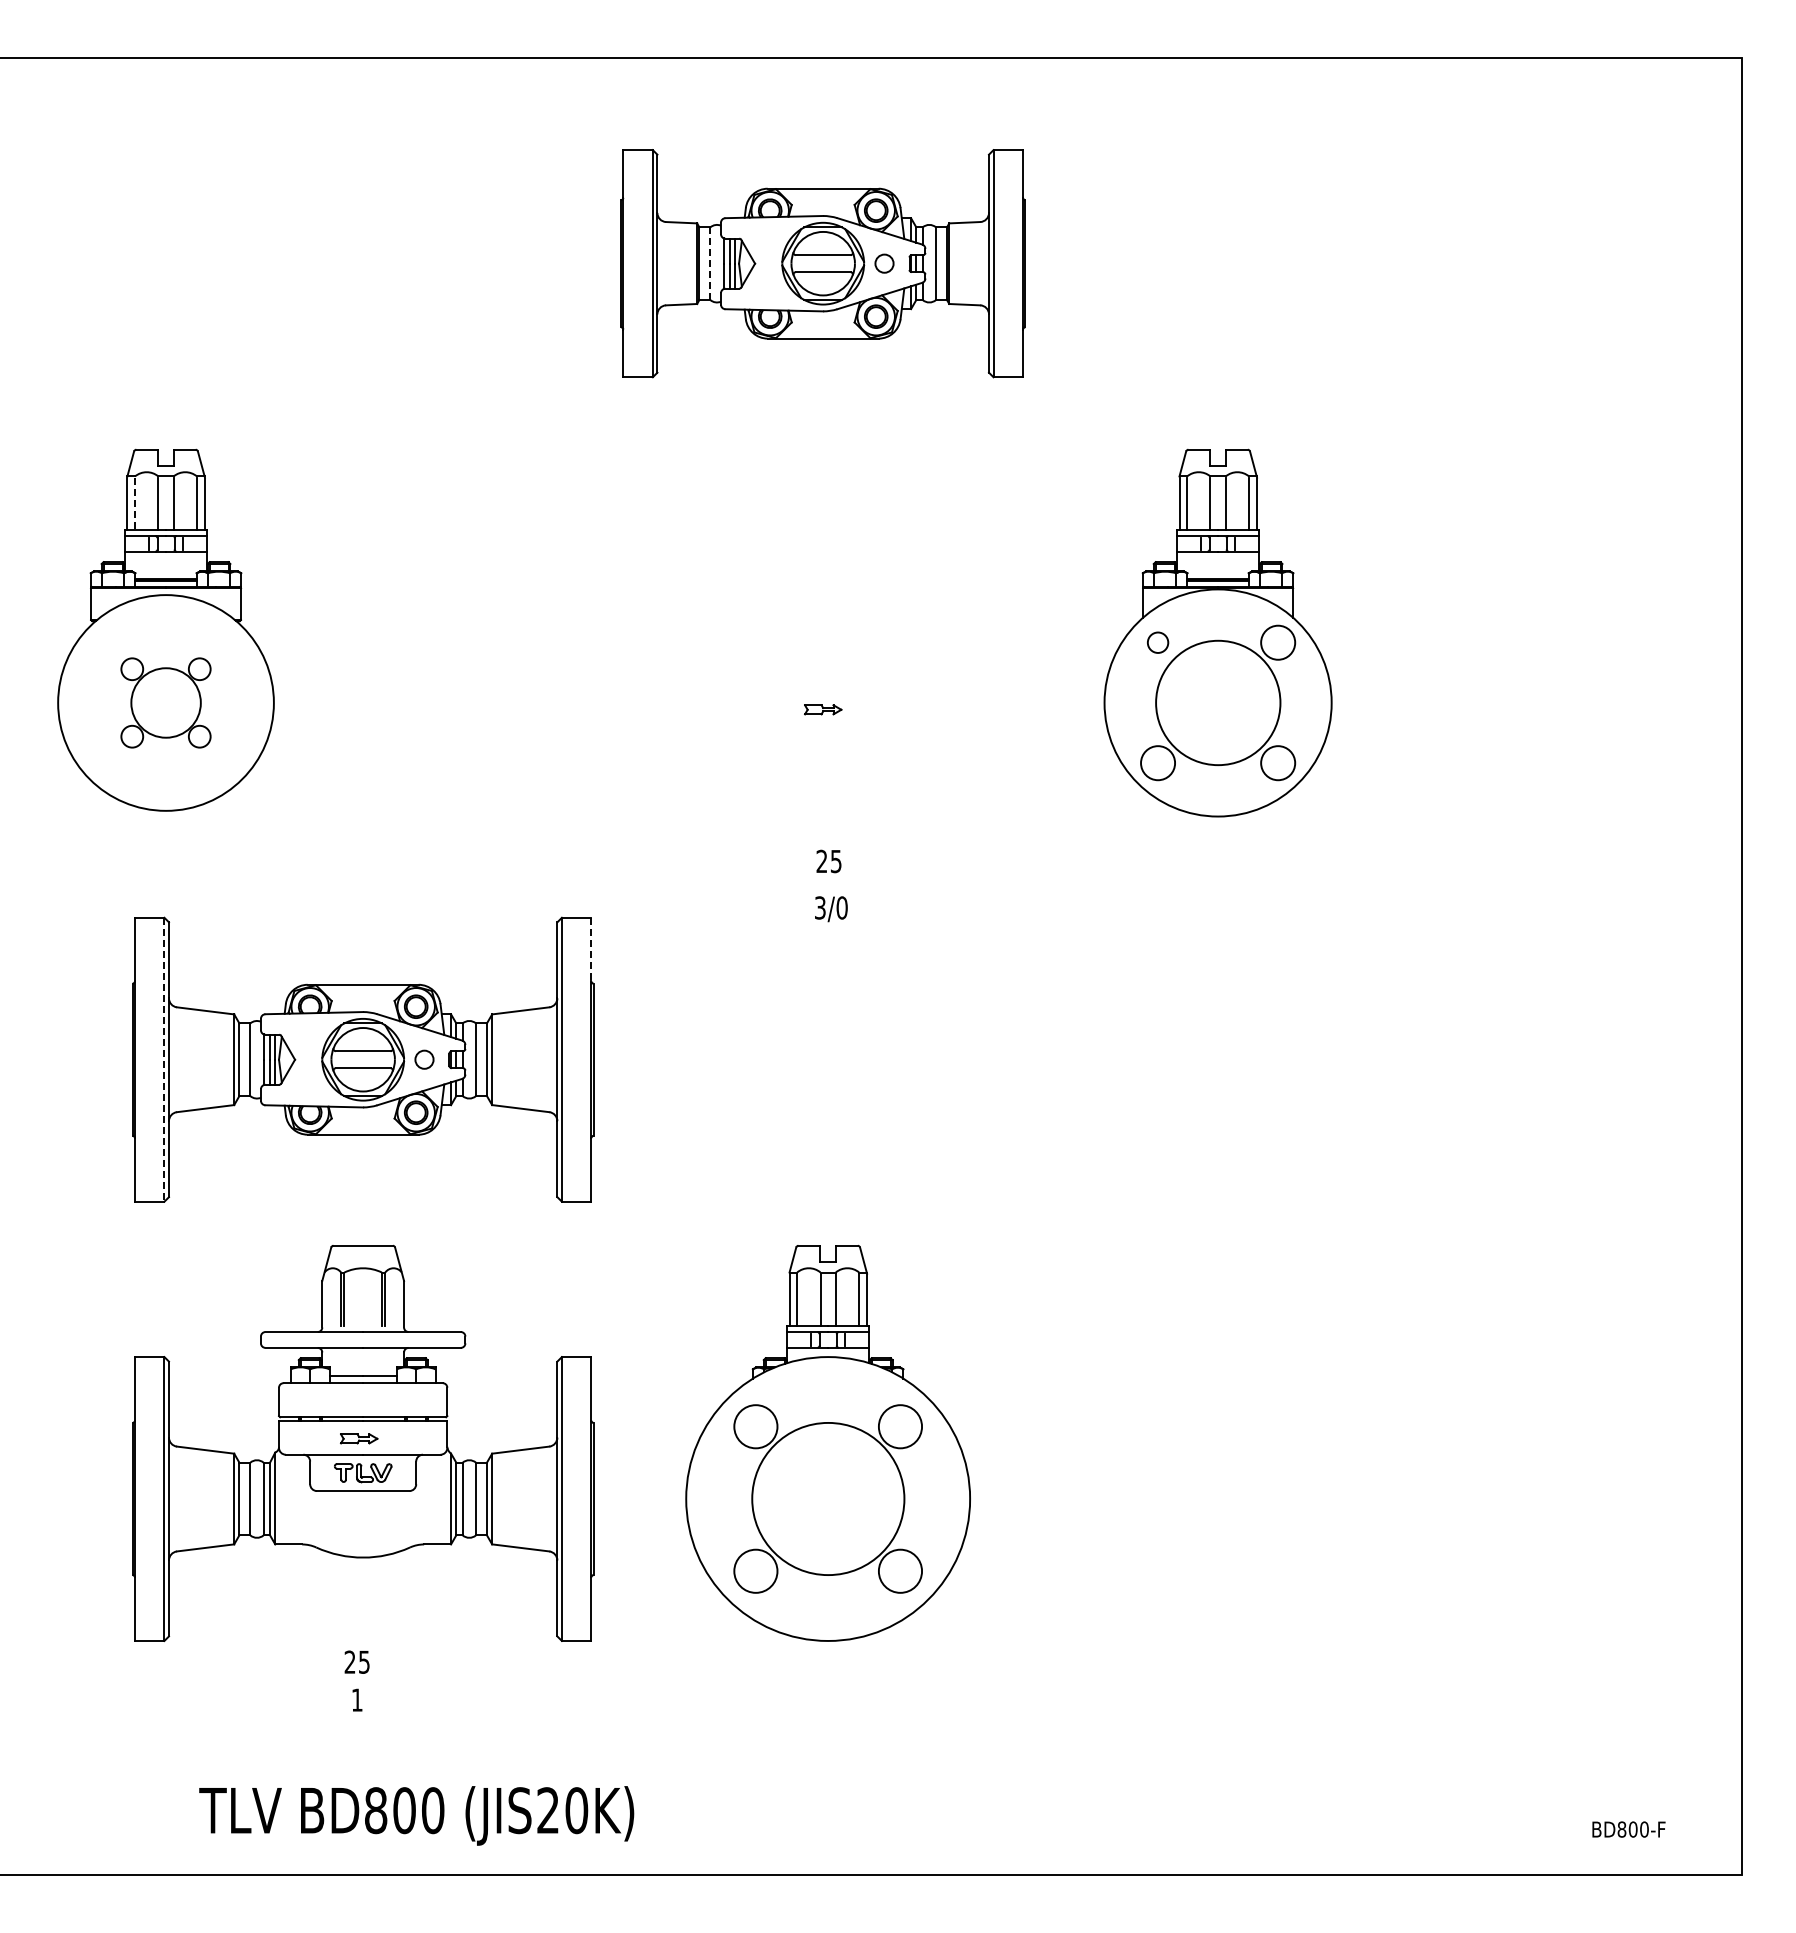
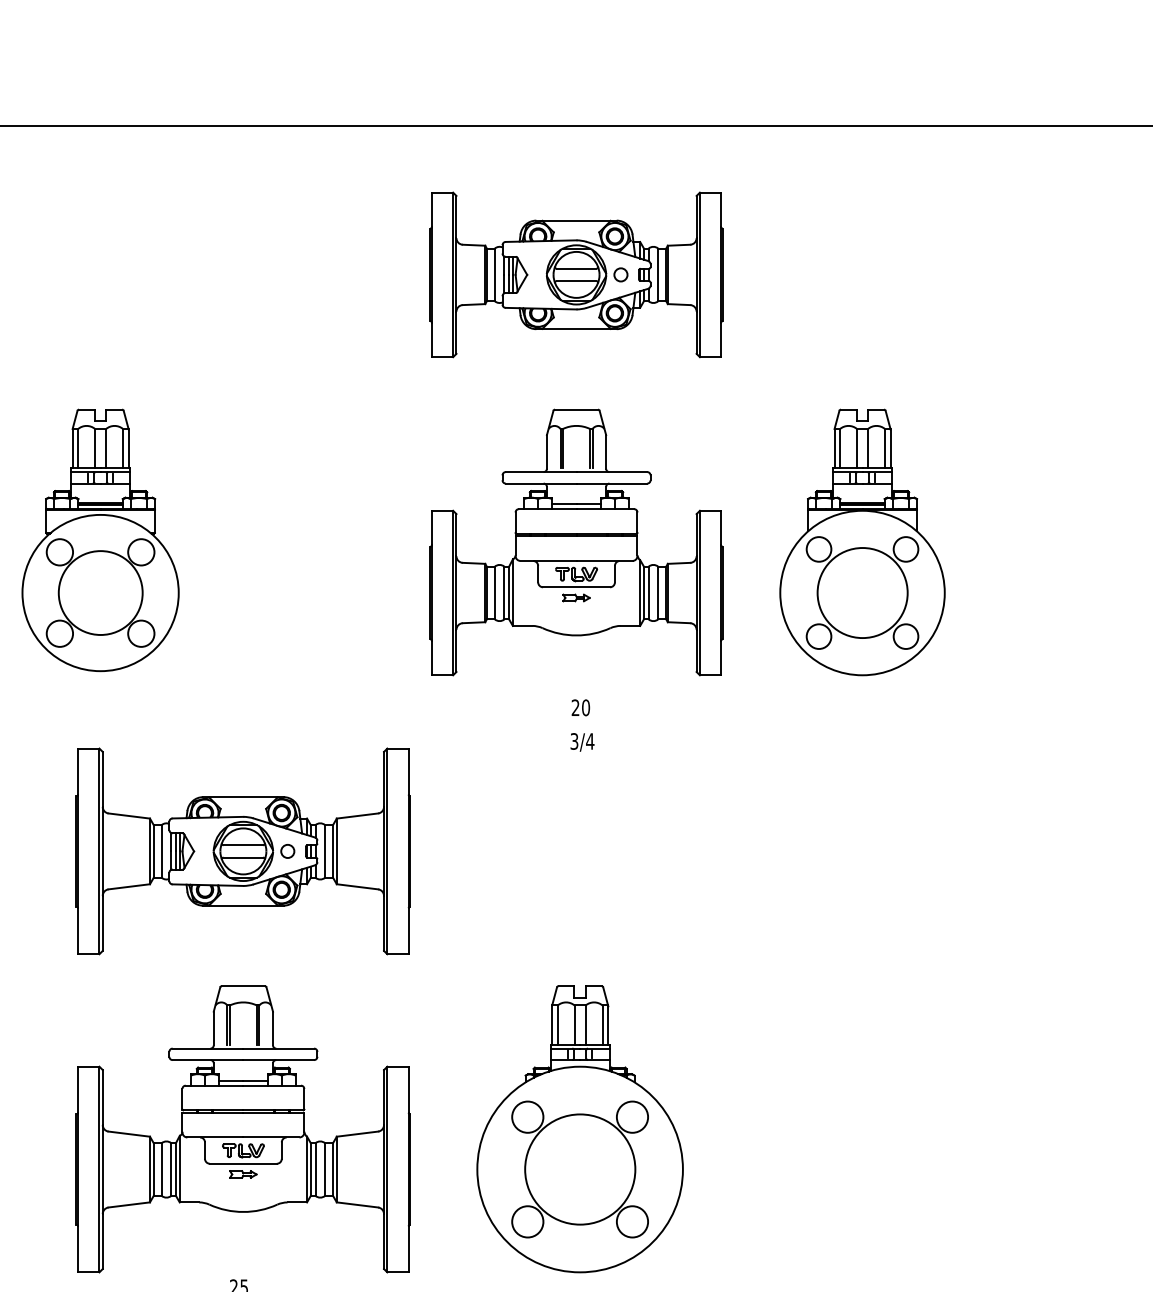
line: (710, 264) -> (494, 275), dashed -> solid
line: (135, 504) -> (78, 449), dashed -> solid
part: (822, 632) -> (576, 542), added
circle: (1158, 642) -> (819, 549), size x1.67
part: (165, 702) -> (100, 592), size x1.67
text: (835, 861) -> (585, 707), 25 -> 20
text: (842, 907) -> (590, 741), 3/0 -> 3/4
line: (591, 949) -> (408, 771), dashed -> solid
line: (164, 1059) -> (99, 851), dashed -> solid
part: (359, 1438) -> (243, 1174), moved

